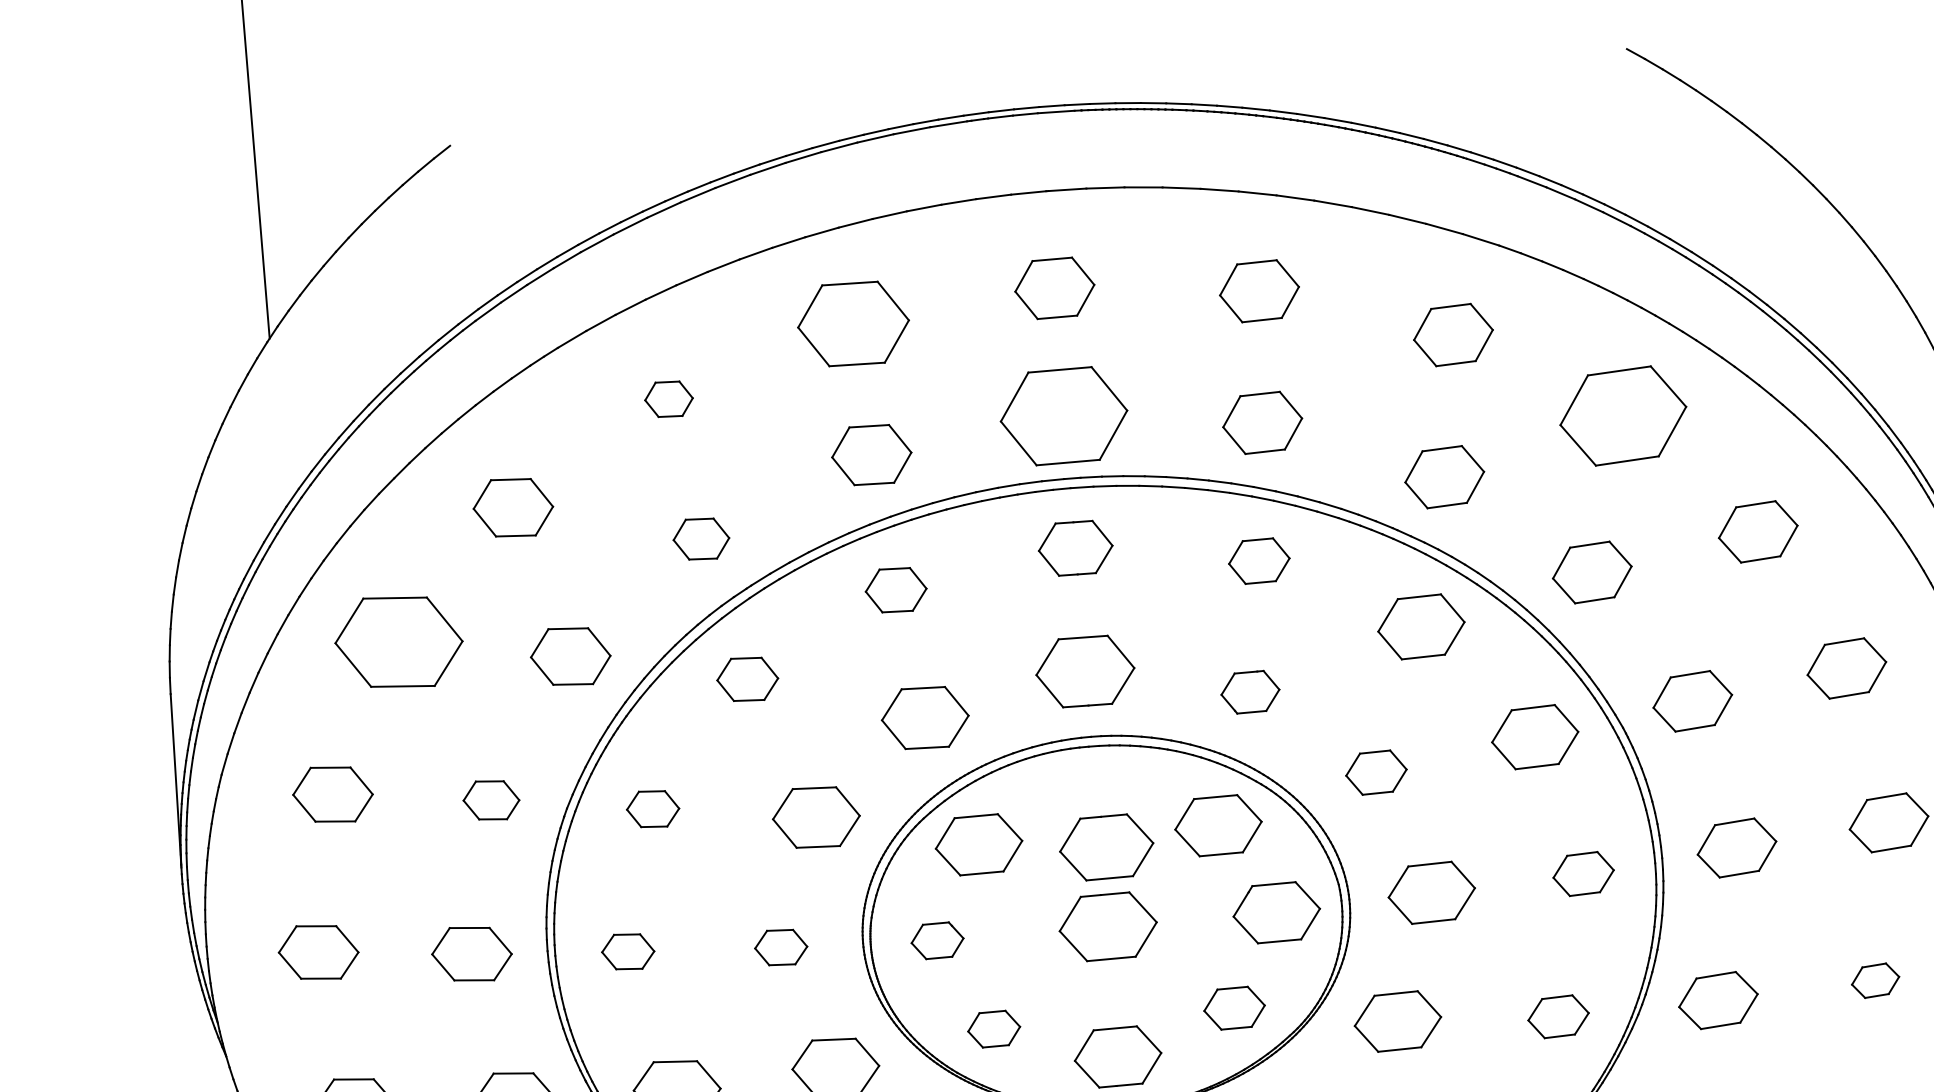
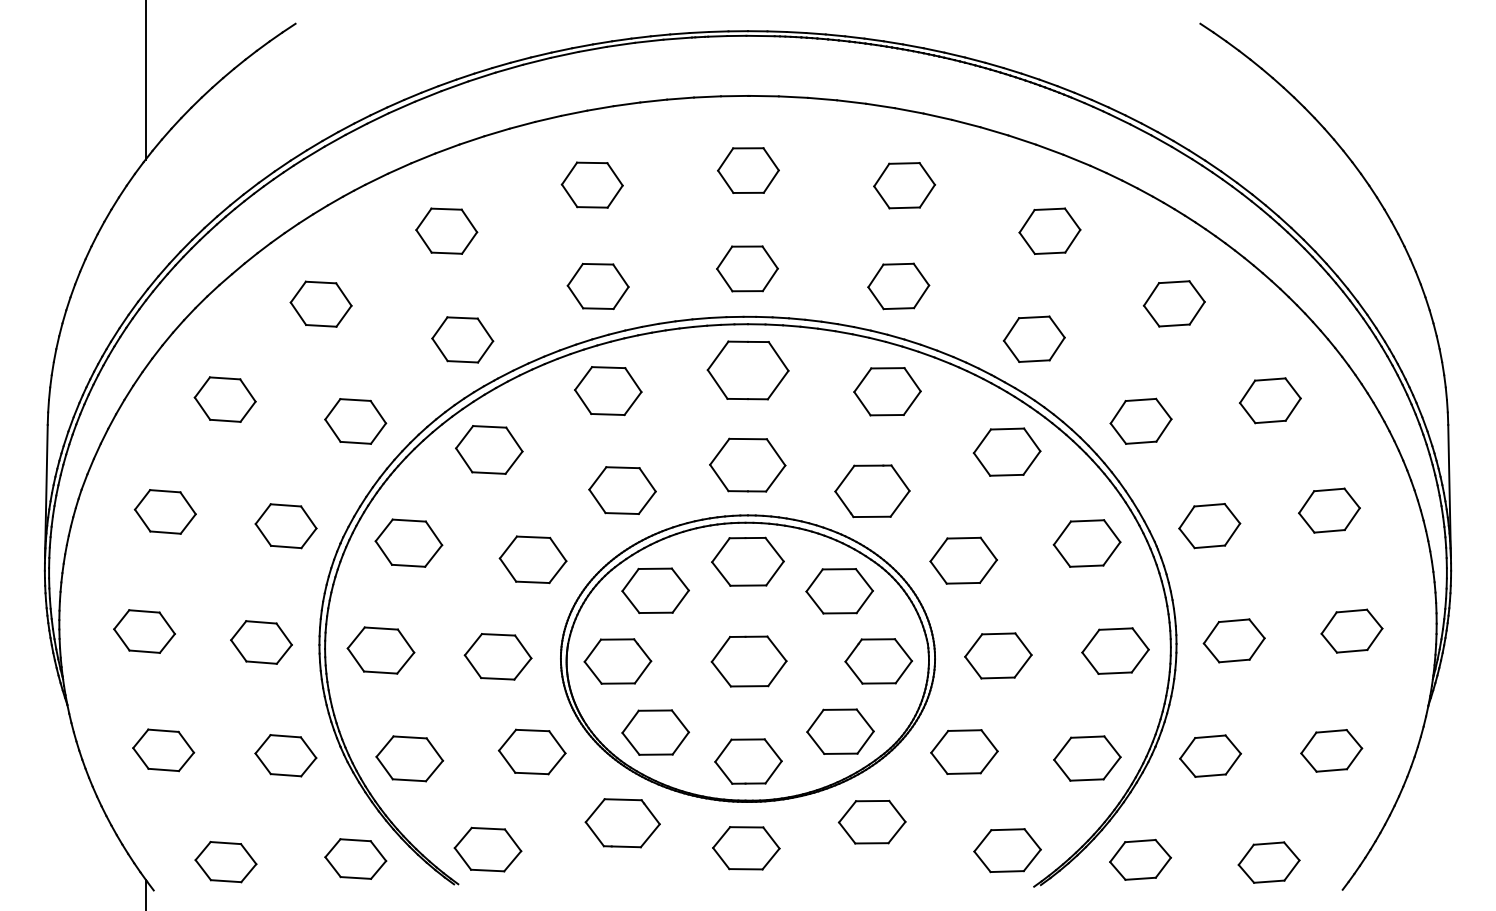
part: (852, 323) -> (591, 184), size x0.71
part: (668, 398) -> (446, 230), size x1.67
part: (1064, 415) -> (747, 268), size x0.62
part: (1621, 415) -> (1173, 303), size x0.62
part: (700, 538) -> (462, 339), size x1.43
part: (1074, 548) -> (747, 370), size x1.43
part: (1259, 560) -> (887, 391), size x1.43
part: (896, 590) -> (608, 391), size x1.43
part: (397, 642) -> (224, 399), size x0.62
part: (747, 678) -> (489, 449), size x1.43
part: (1250, 692) -> (872, 491), size x1.67
part: (1376, 772) -> (963, 560), size x1.43
part: (490, 800) -> (285, 526), size x1.43
part: (652, 808) -> (408, 542), size x1.67
part: (1106, 847) -> (747, 561), moved
part: (1583, 873) -> (1115, 650), size x1.43
part: (937, 940) -> (617, 661), size x1.67
part: (780, 947) -> (497, 656), size x1.67
part: (627, 951) -> (380, 650), size x1.67
part: (1875, 980) -> (1331, 750), size x1.67
part: (1234, 1008) -> (840, 731), size x1.43
part: (1558, 1016) -> (1087, 758), size x1.43
part: (994, 1029) -> (655, 732), size x1.67

